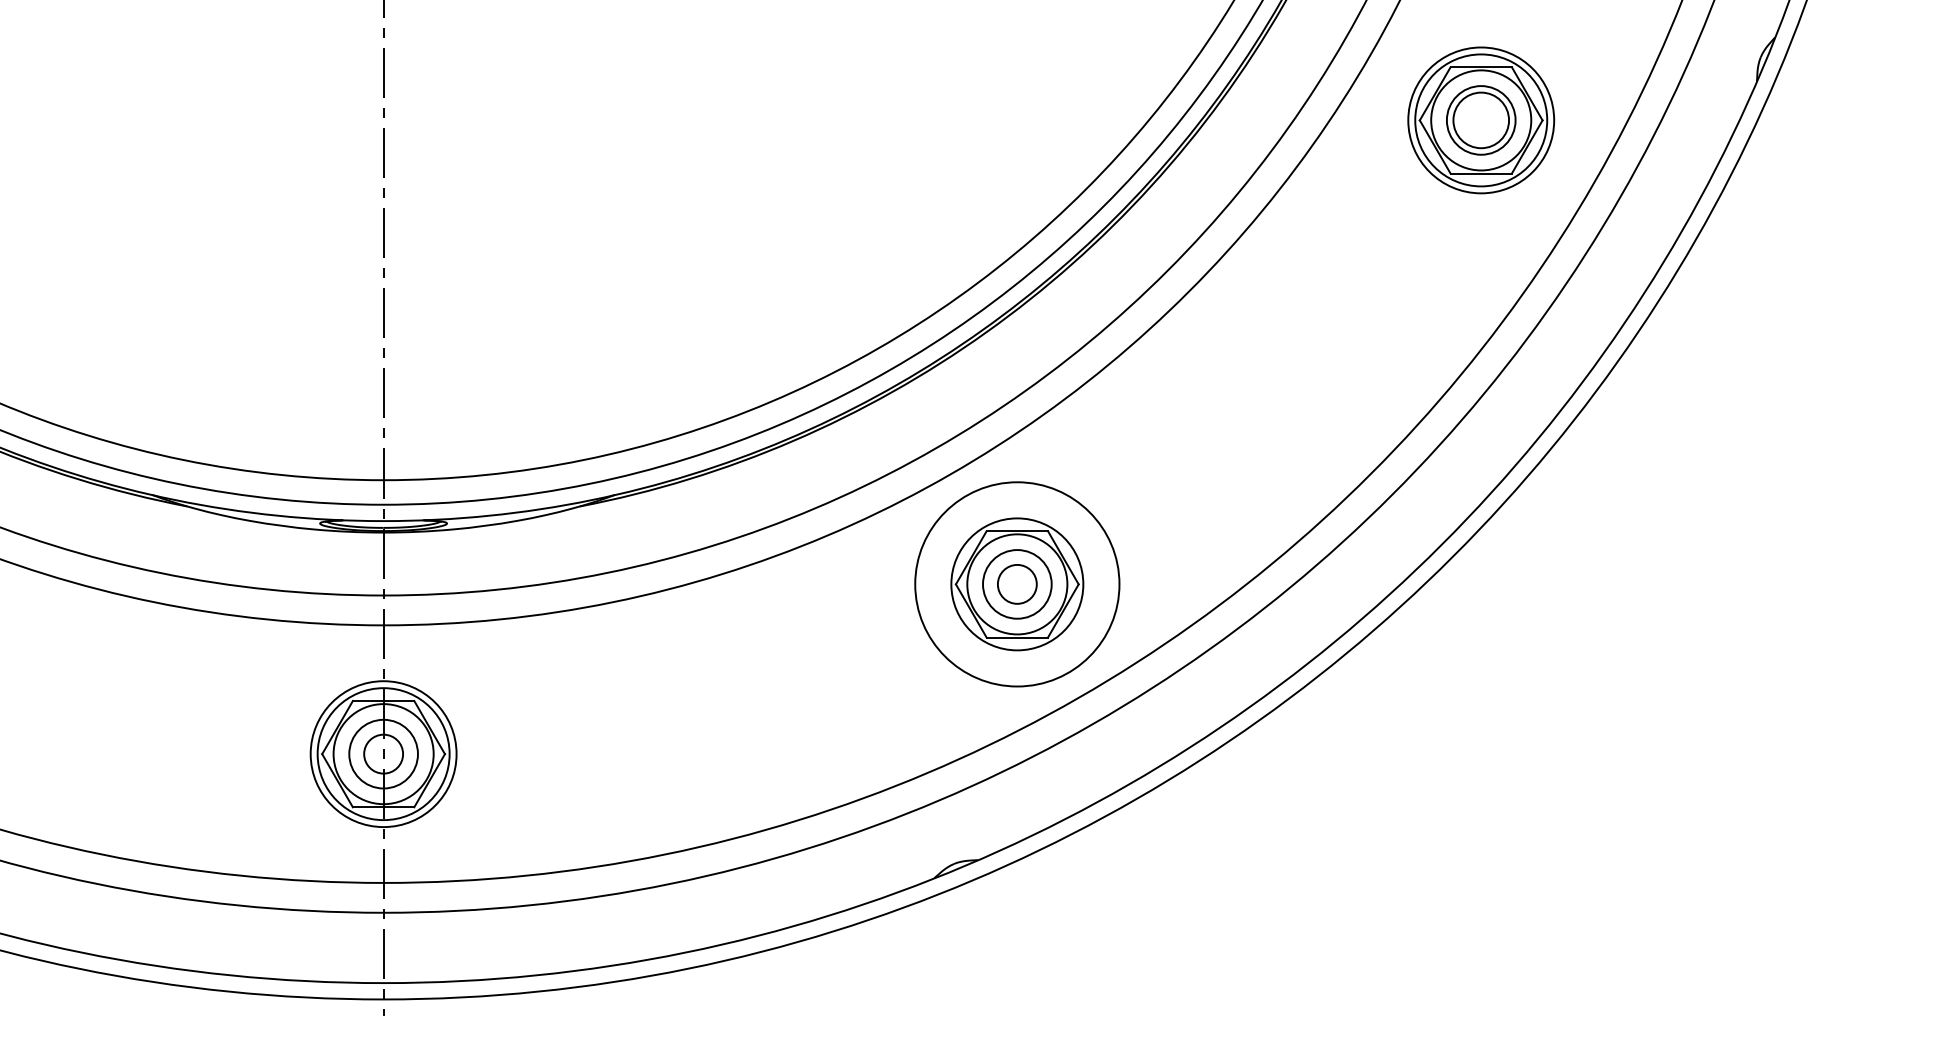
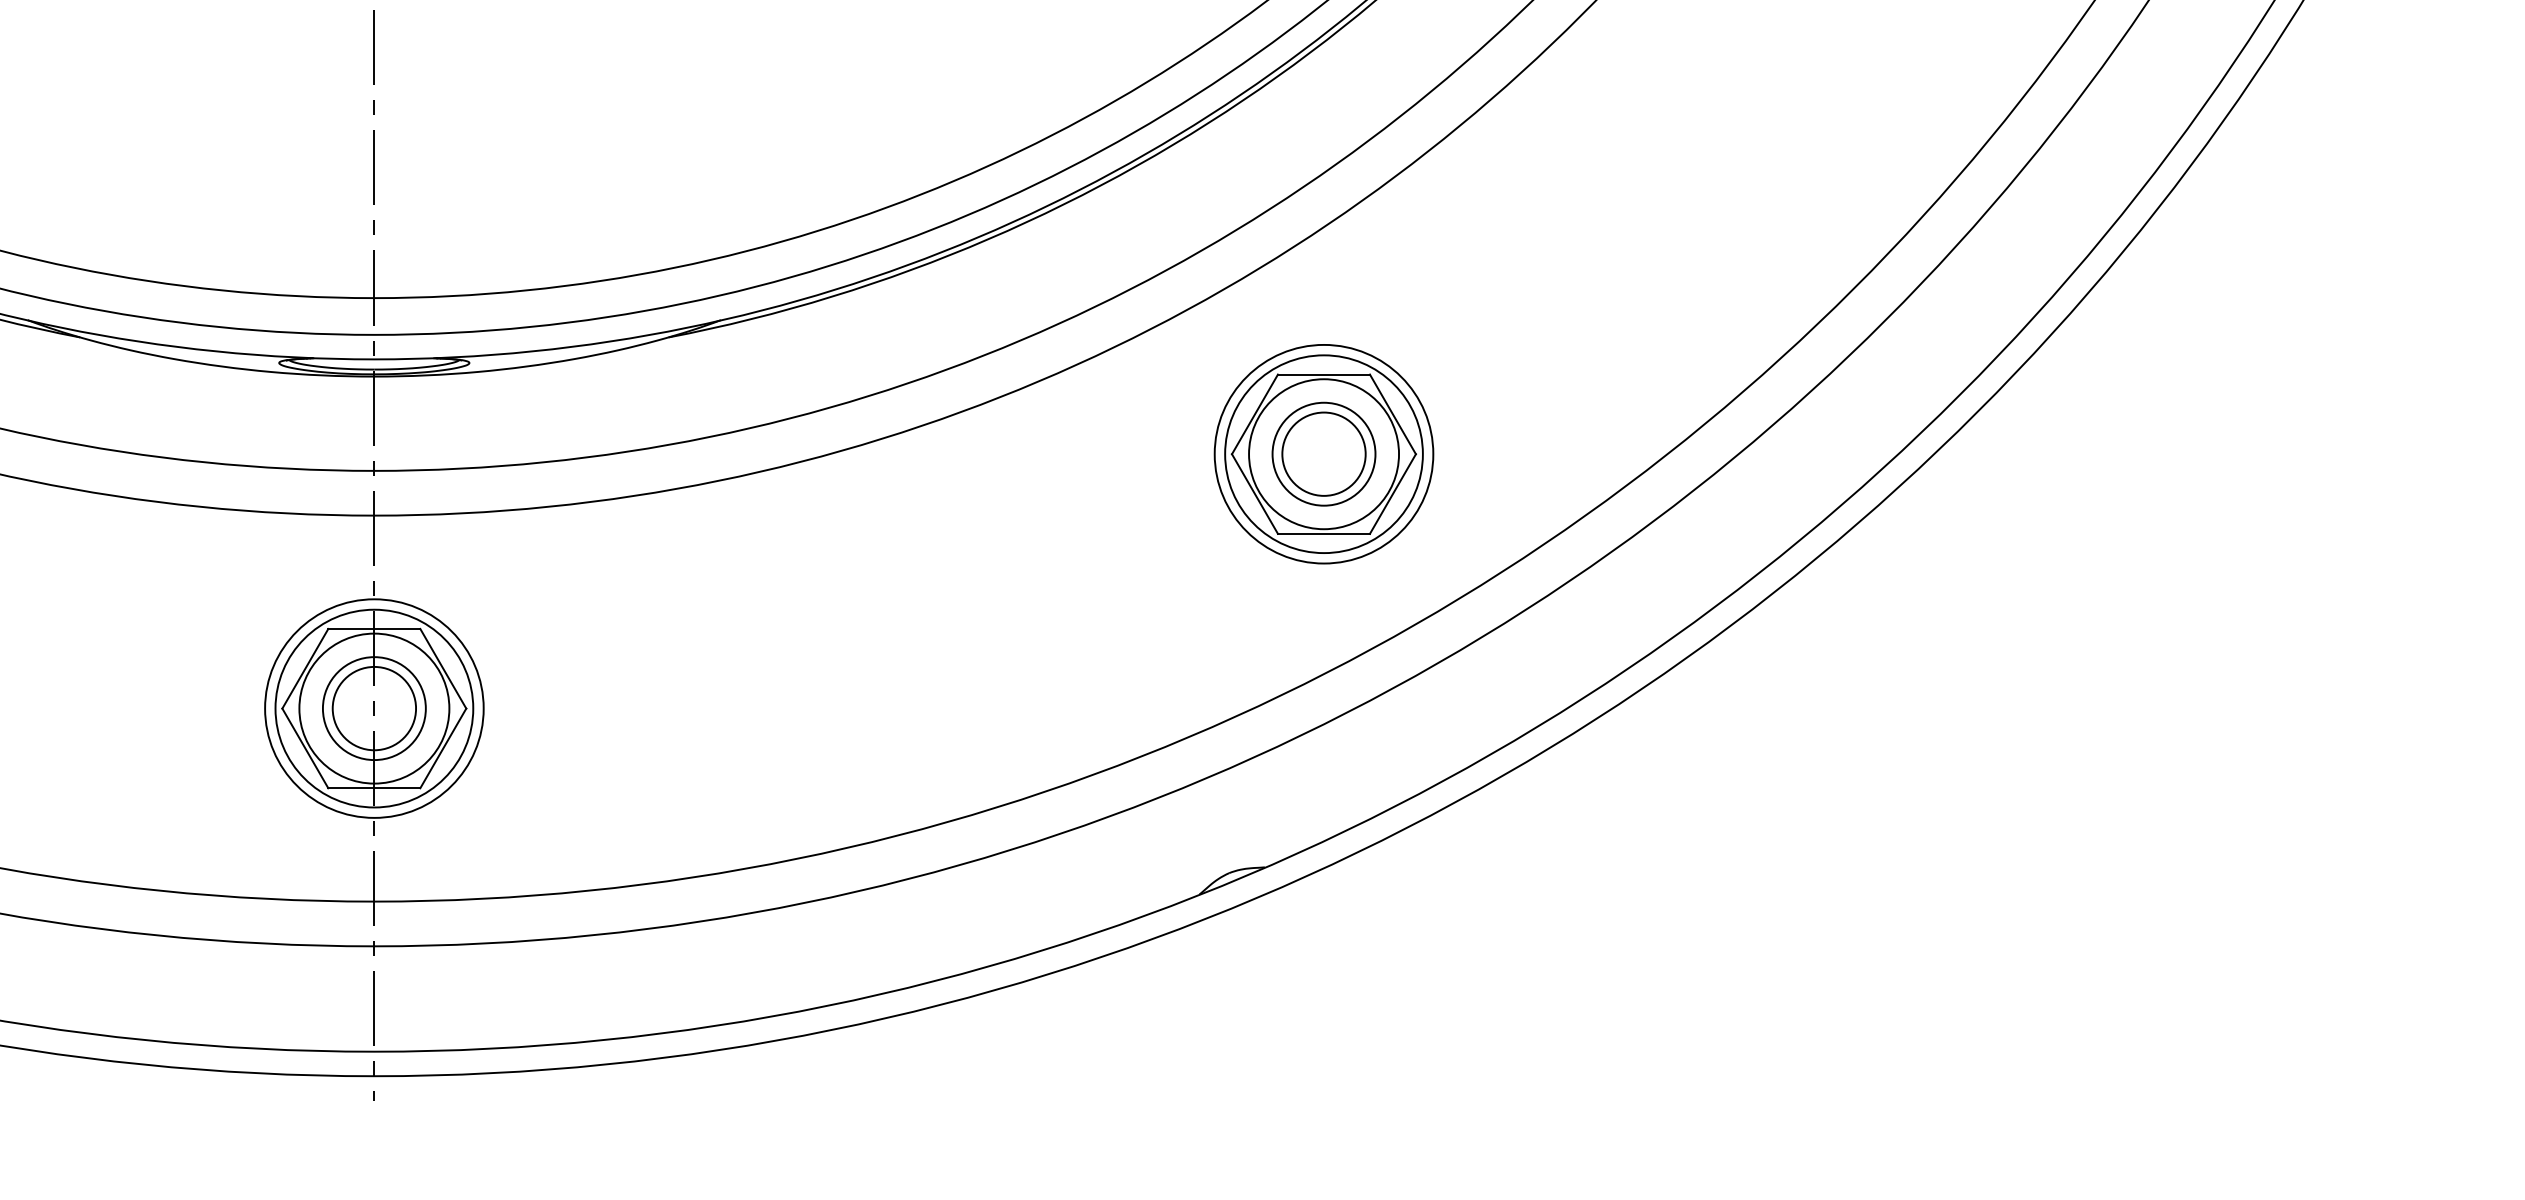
circle: (1017, 584) -> (1324, 454), size x0.71
circle: (1017, 584) -> (1324, 454), size x1.43
circle: (383, 753) -> (374, 707), size x1.43

